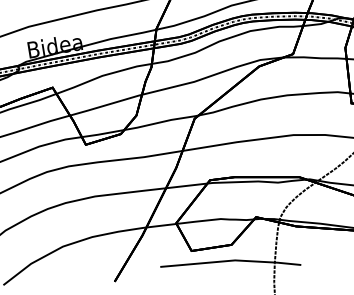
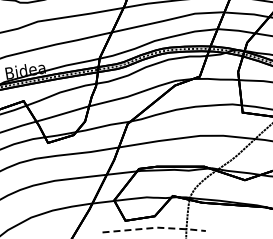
line: (232, 260) -> (155, 227), solid -> dashed

